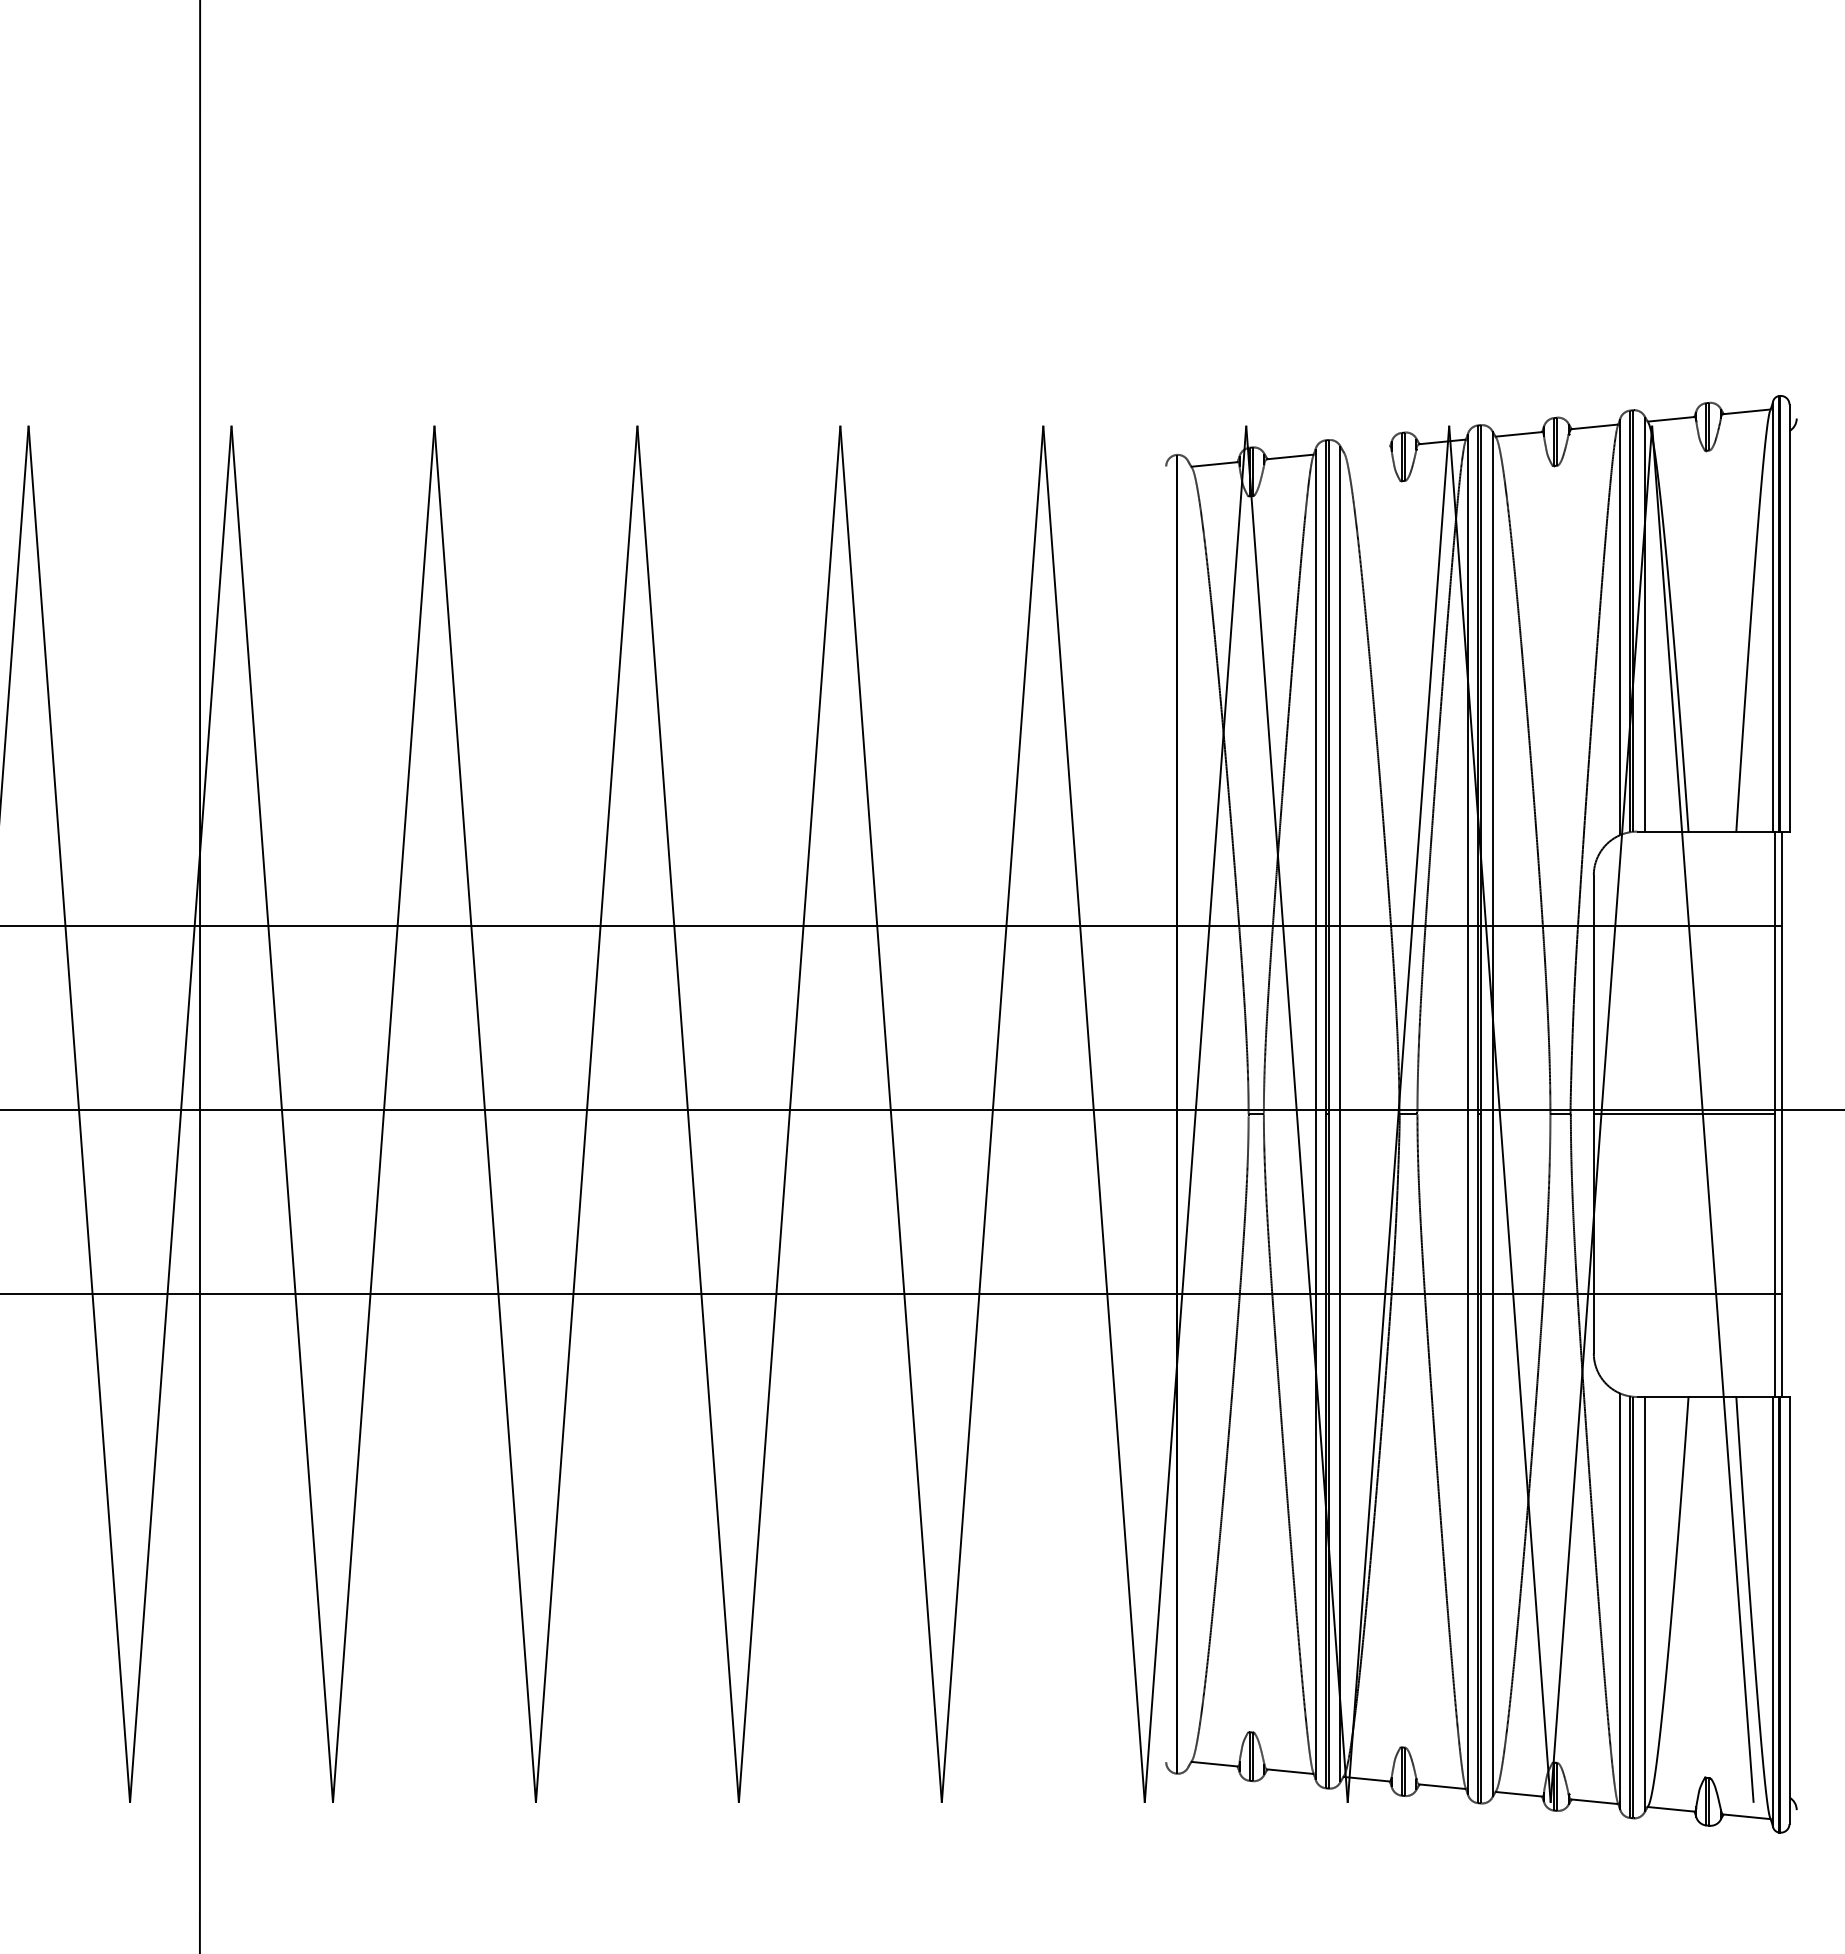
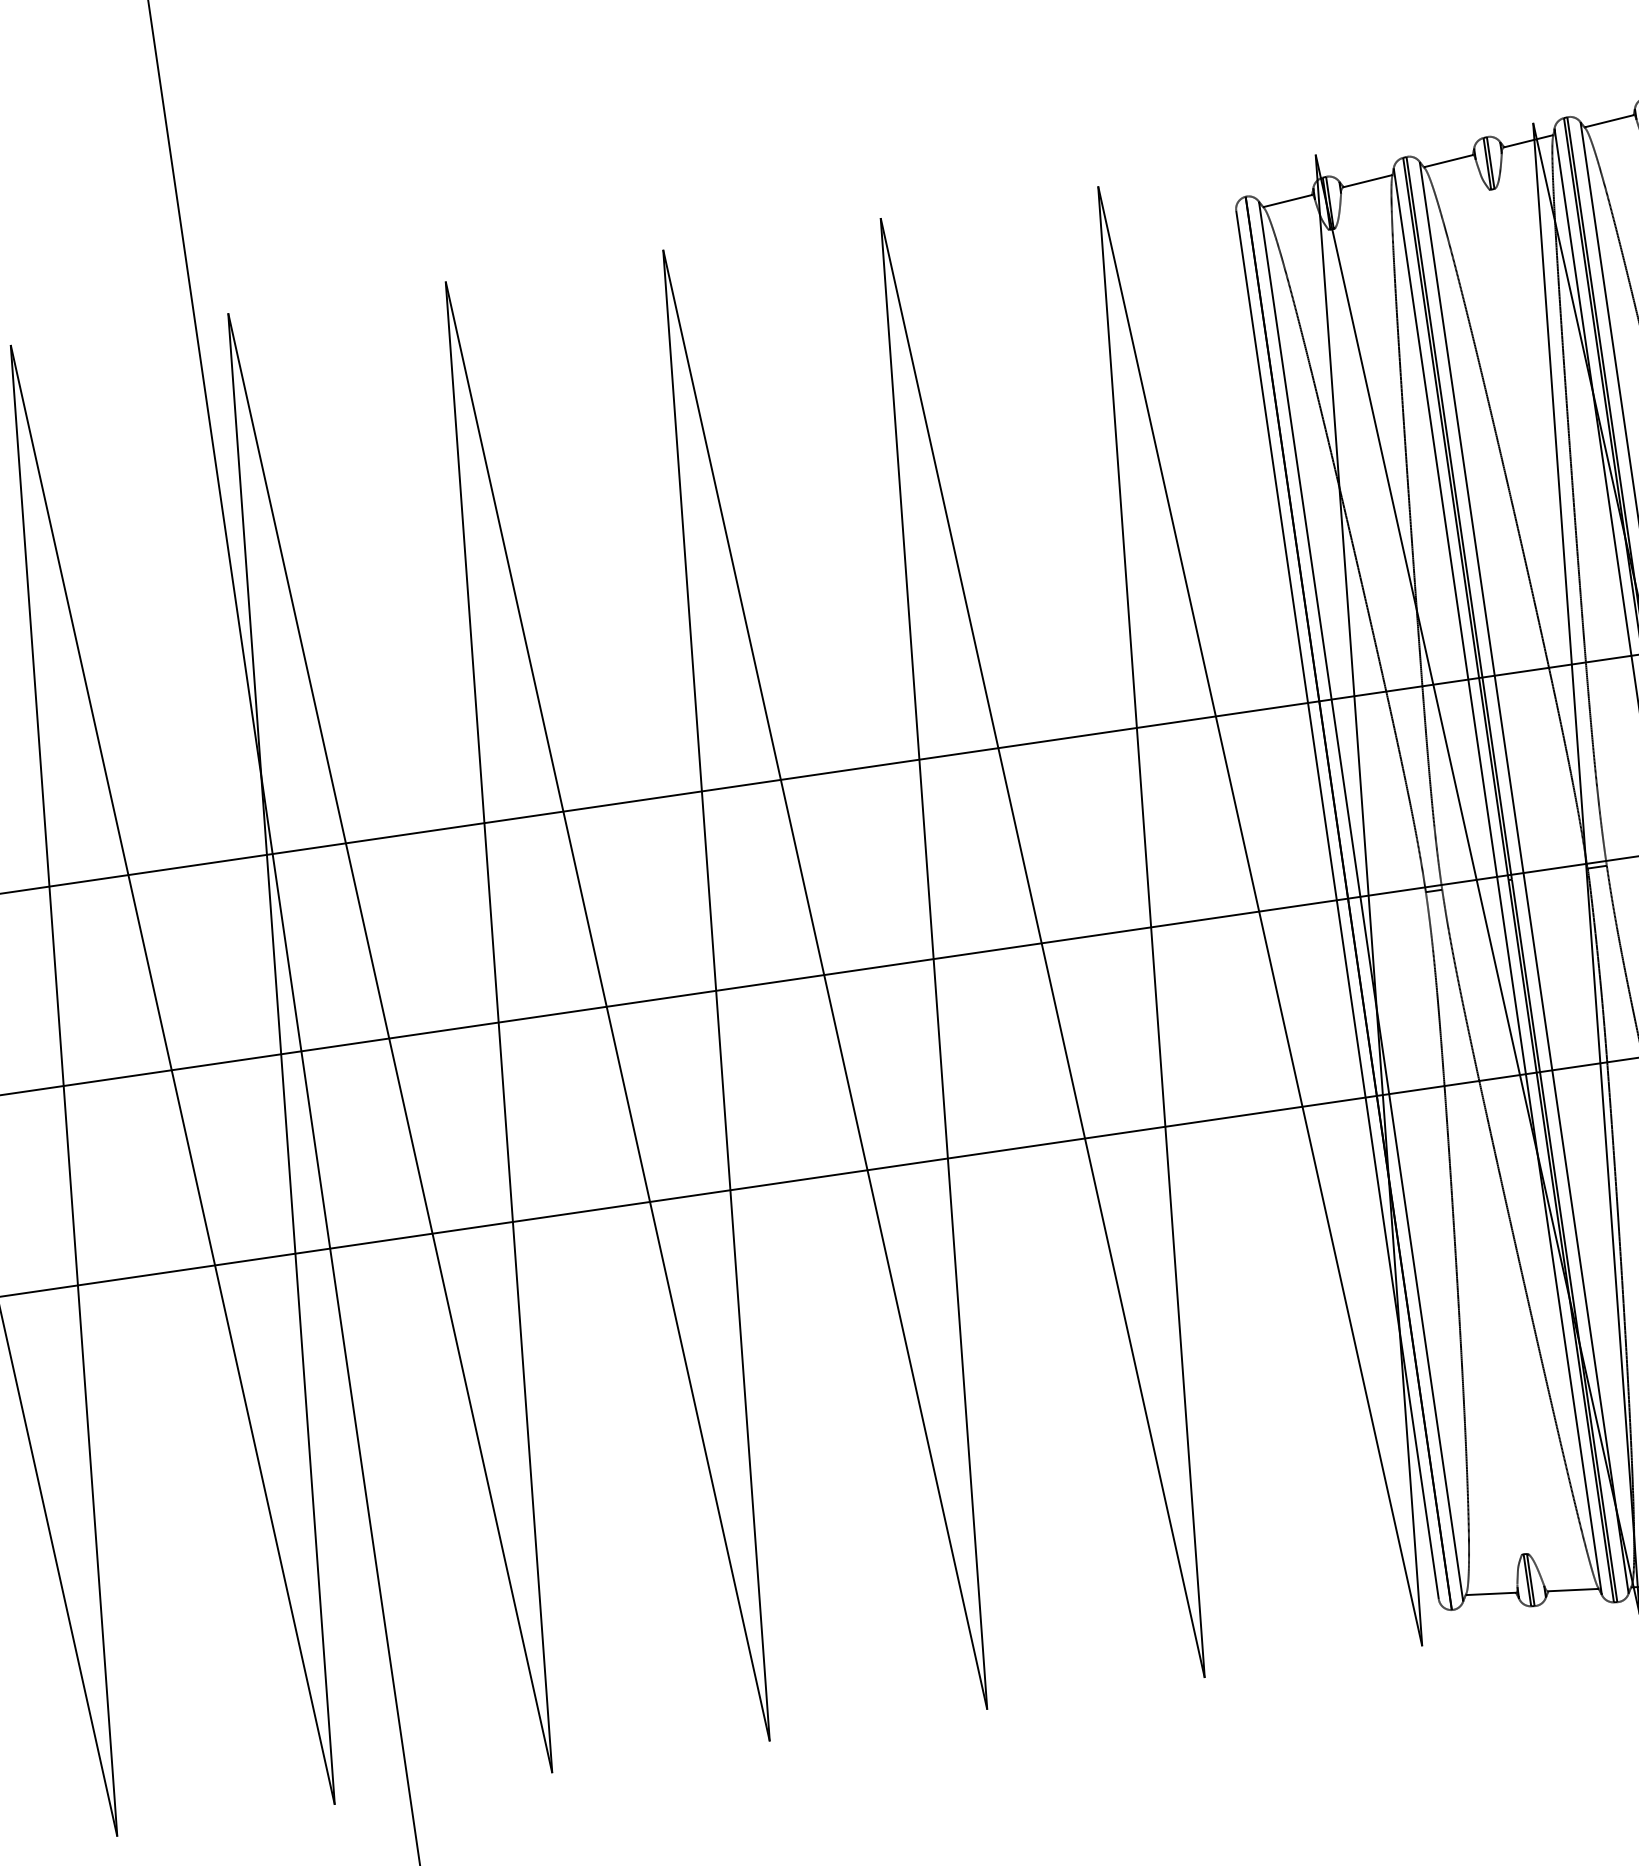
line: (1366, 449) -> (1448, 161), added
line: (1166, 1114) -> (1337, 905), added
line: (1188, 1114) -> (1361, 901), added

